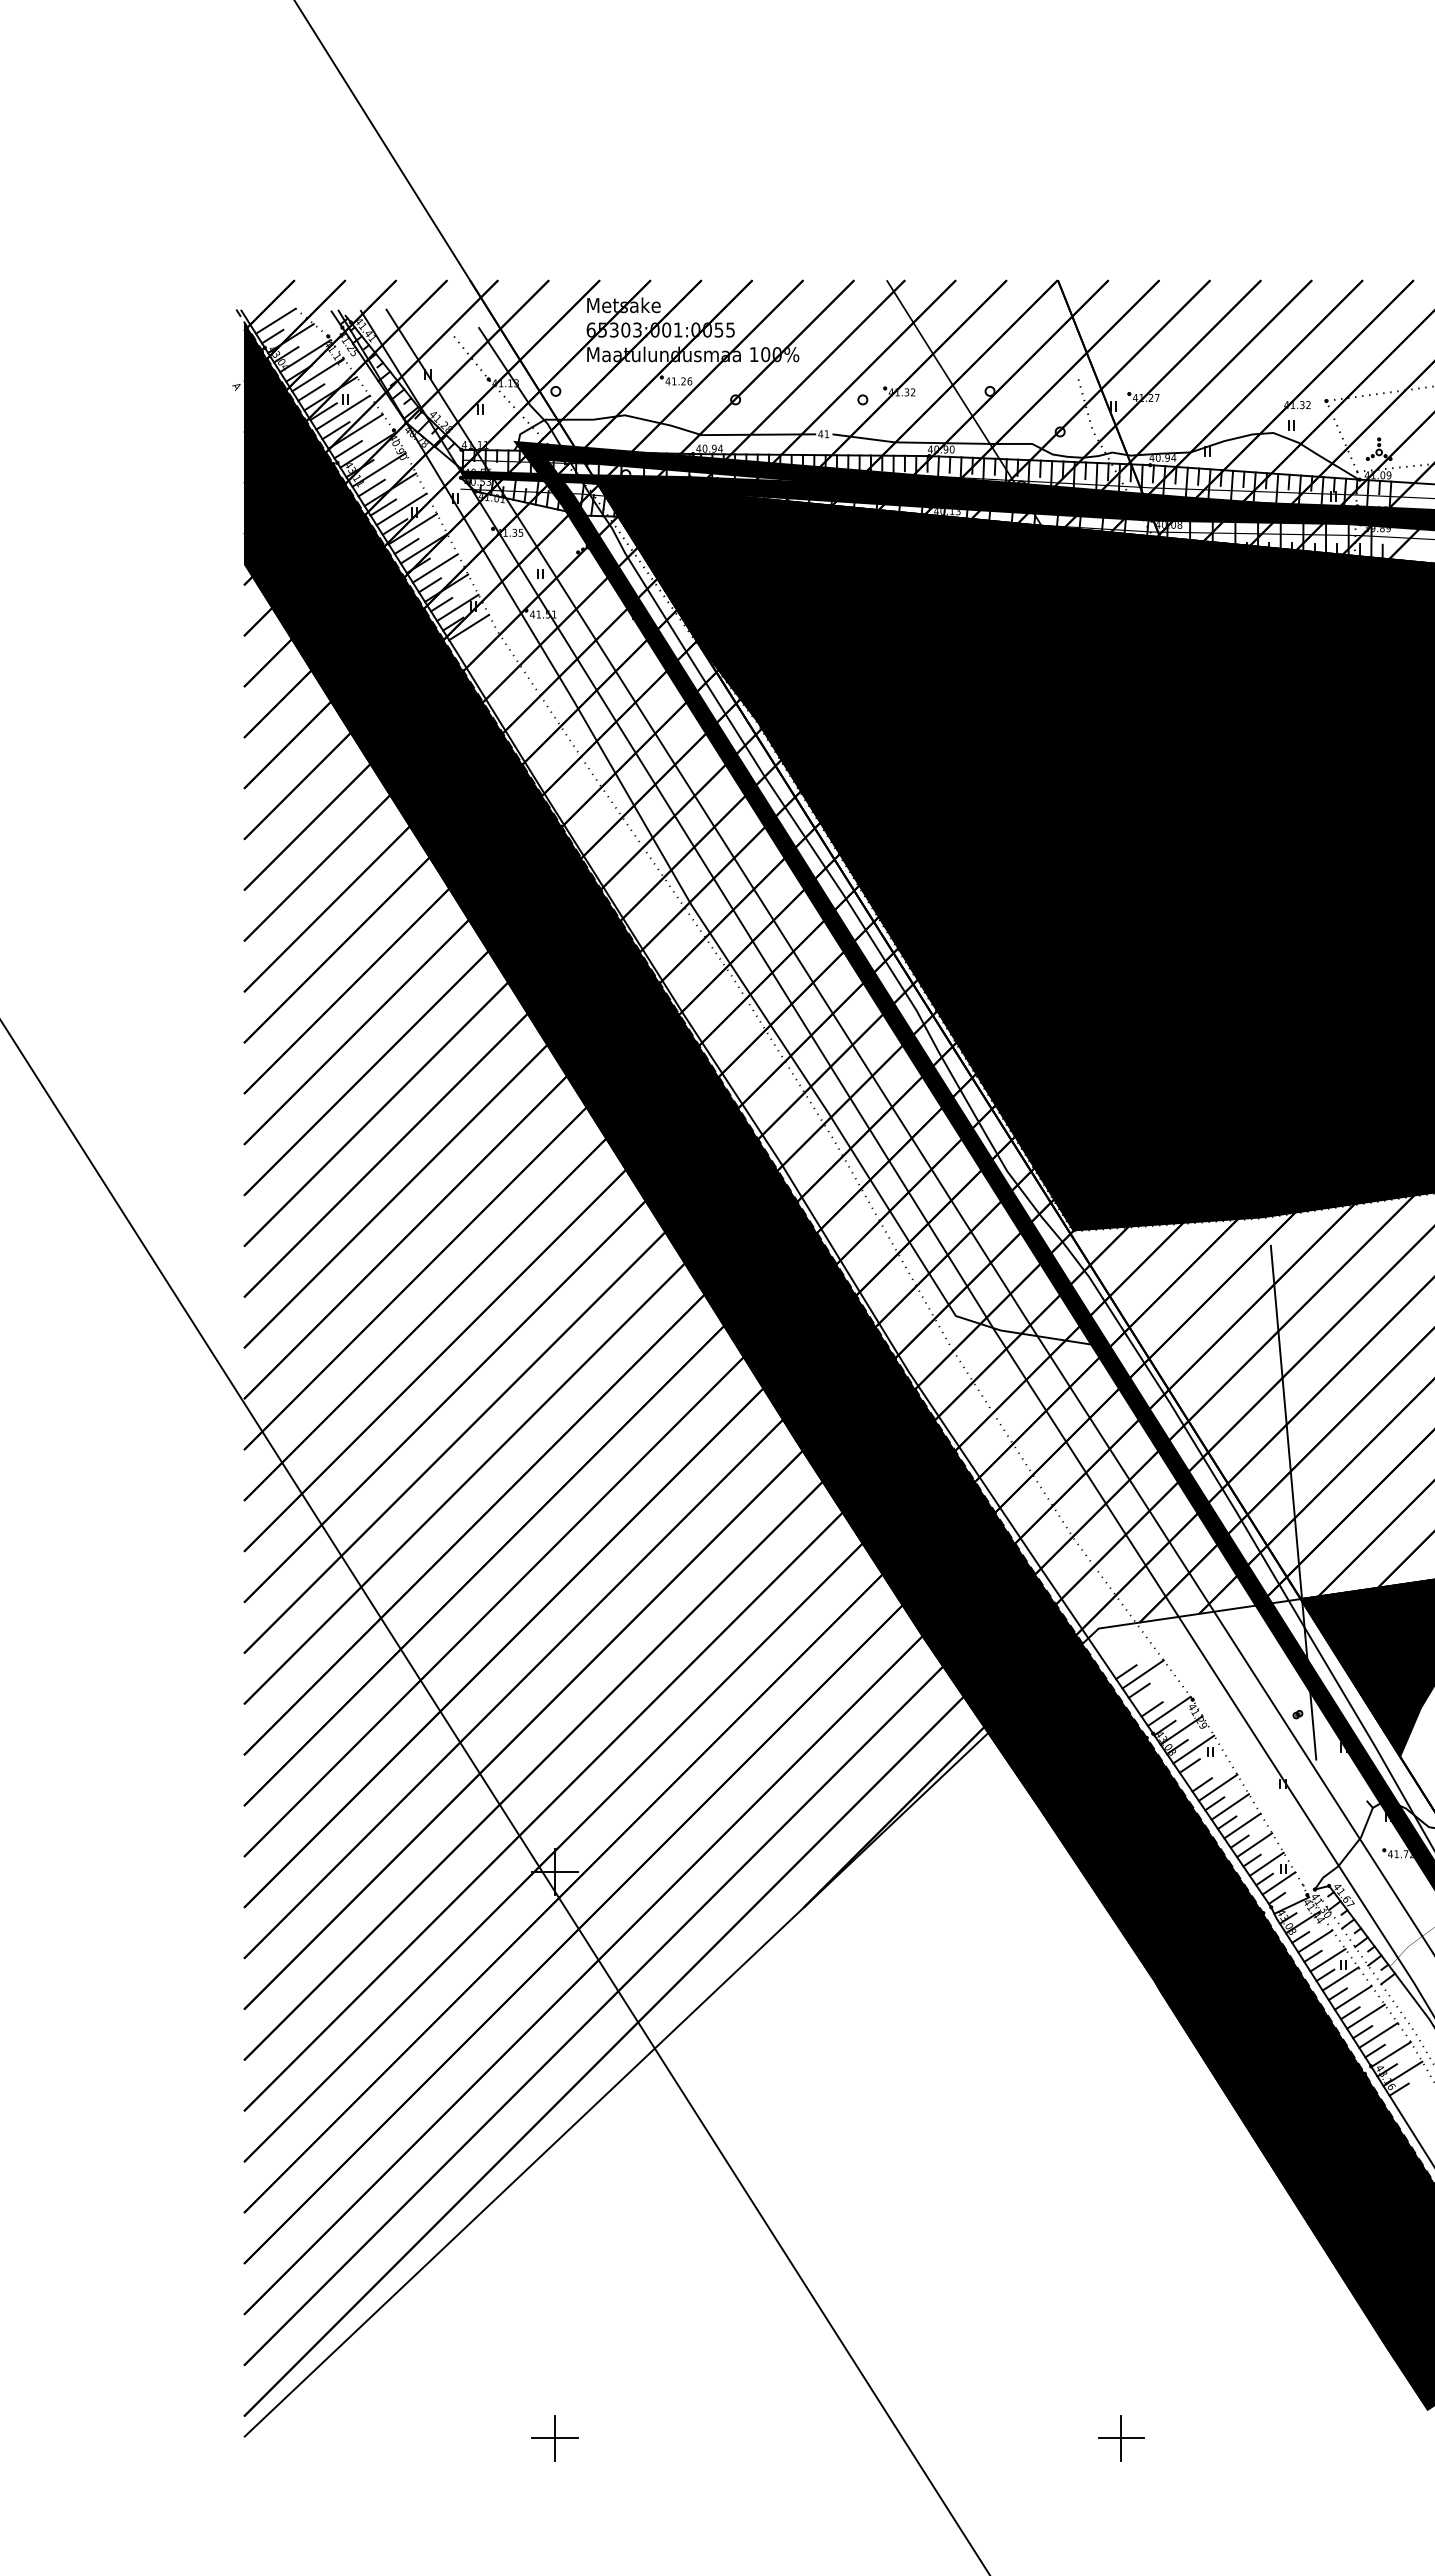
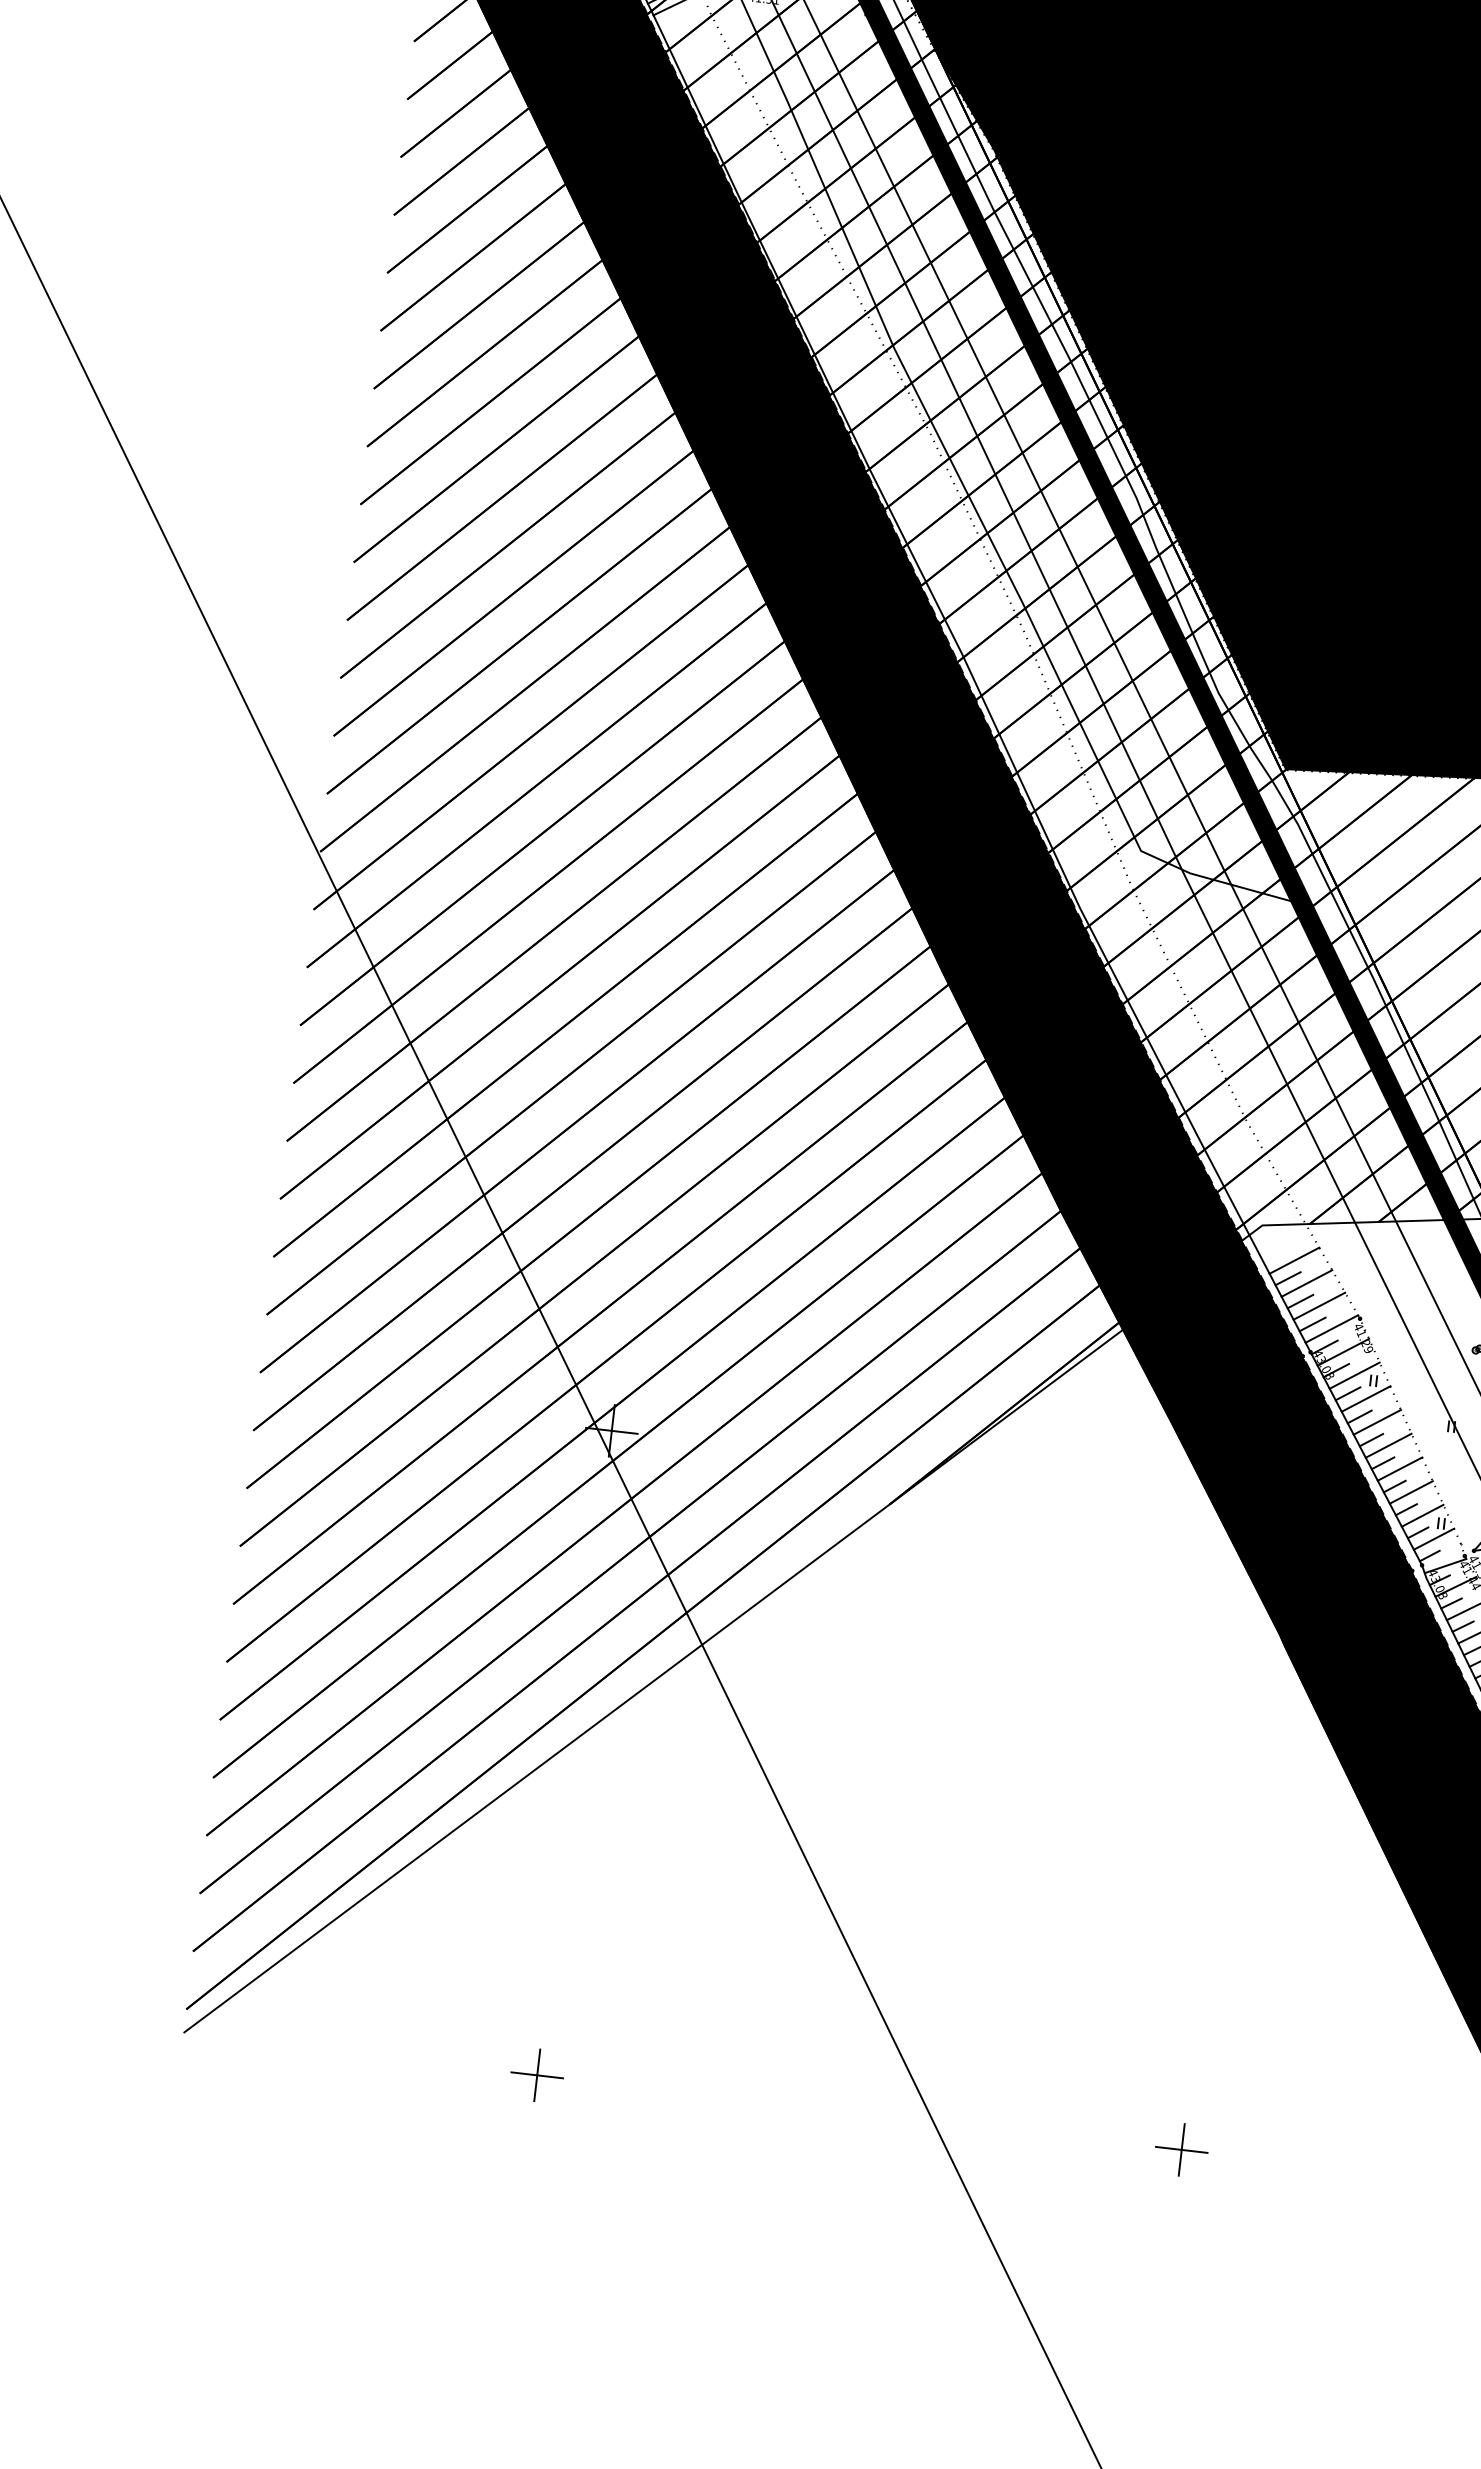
line: (1129, 1655) -> (1293, 1260), added
line: (1156, 1692) -> (1319, 1305), added
line: (1205, 1768) -> (1365, 1398), added

